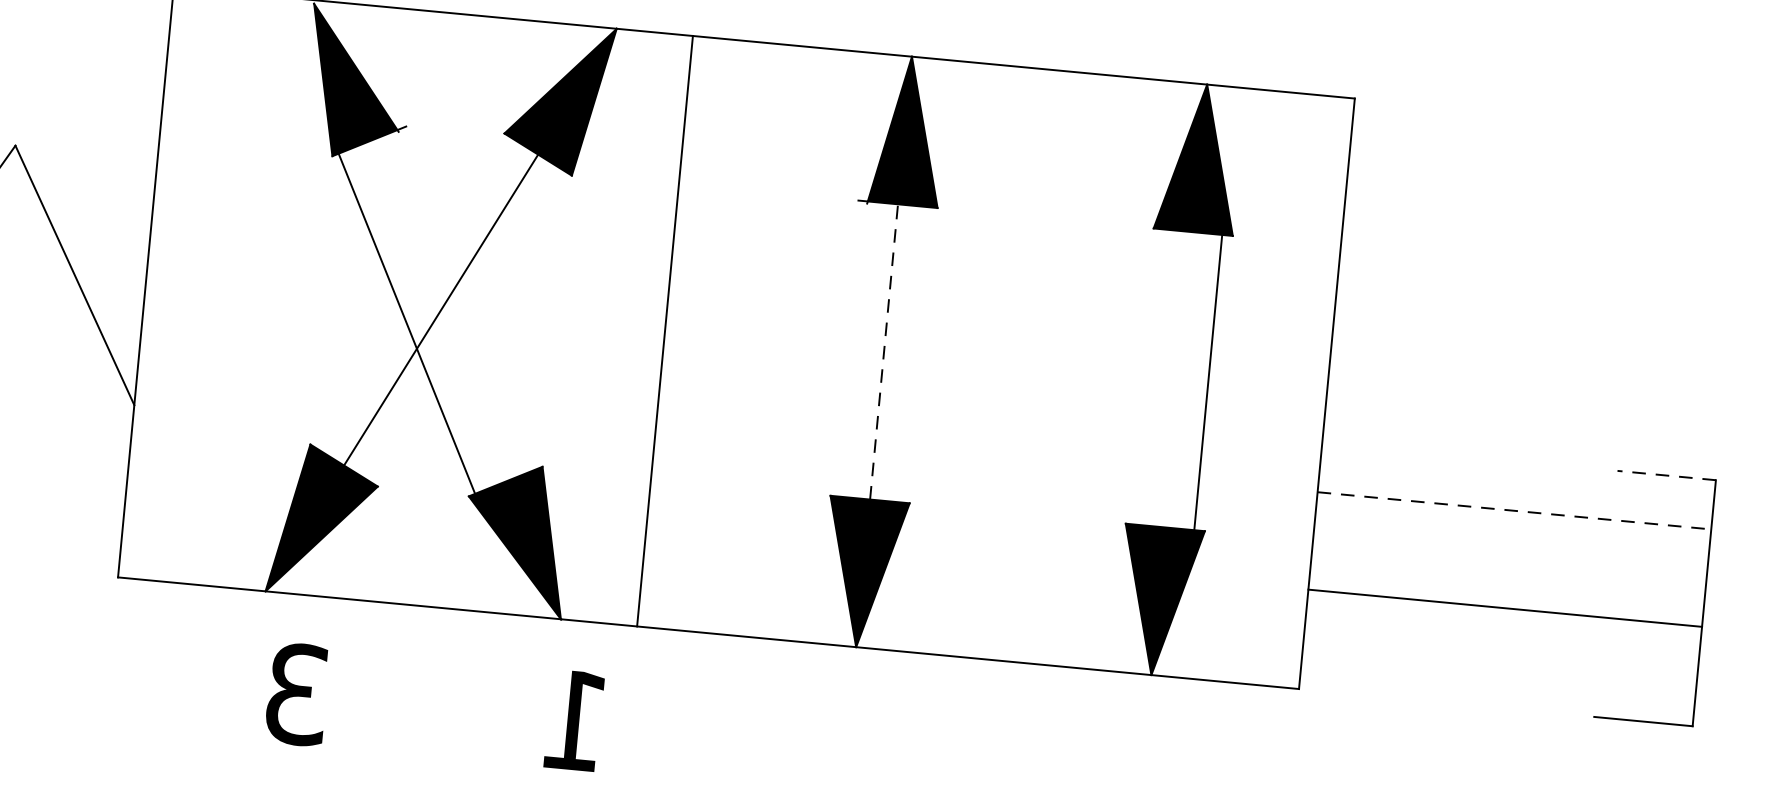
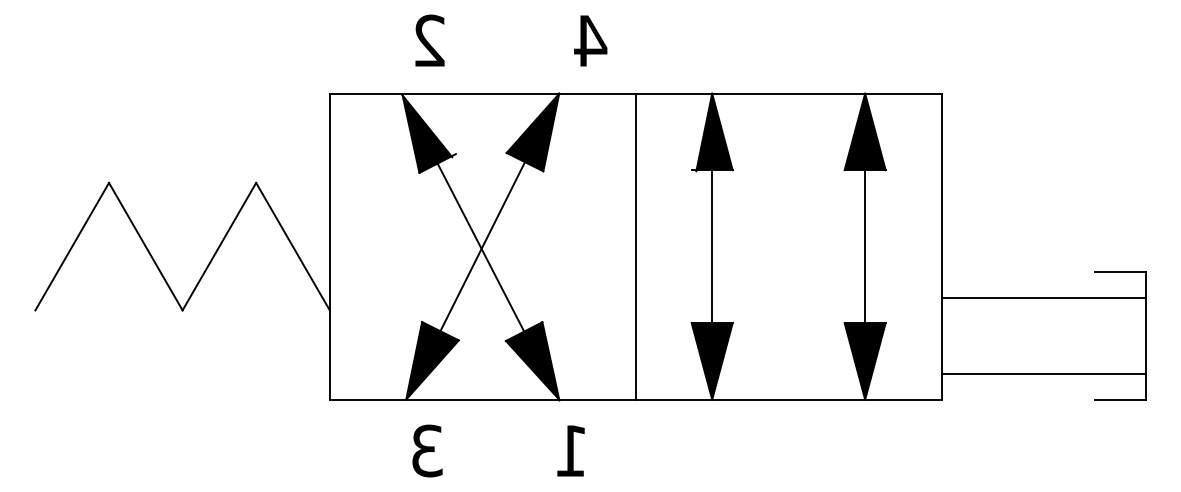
line: (406, 323) -> (480, 247), moved
line: (664, 330) -> (635, 246), moved
line: (884, 351) -> (712, 246), dashed -> solid
line: (1208, 382) -> (865, 246), moved
line: (1665, 476) -> (1119, 272), dashed -> solid
line: (1514, 510) -> (1043, 297), dashed -> solid
line: (1504, 608) -> (1043, 374), moved

